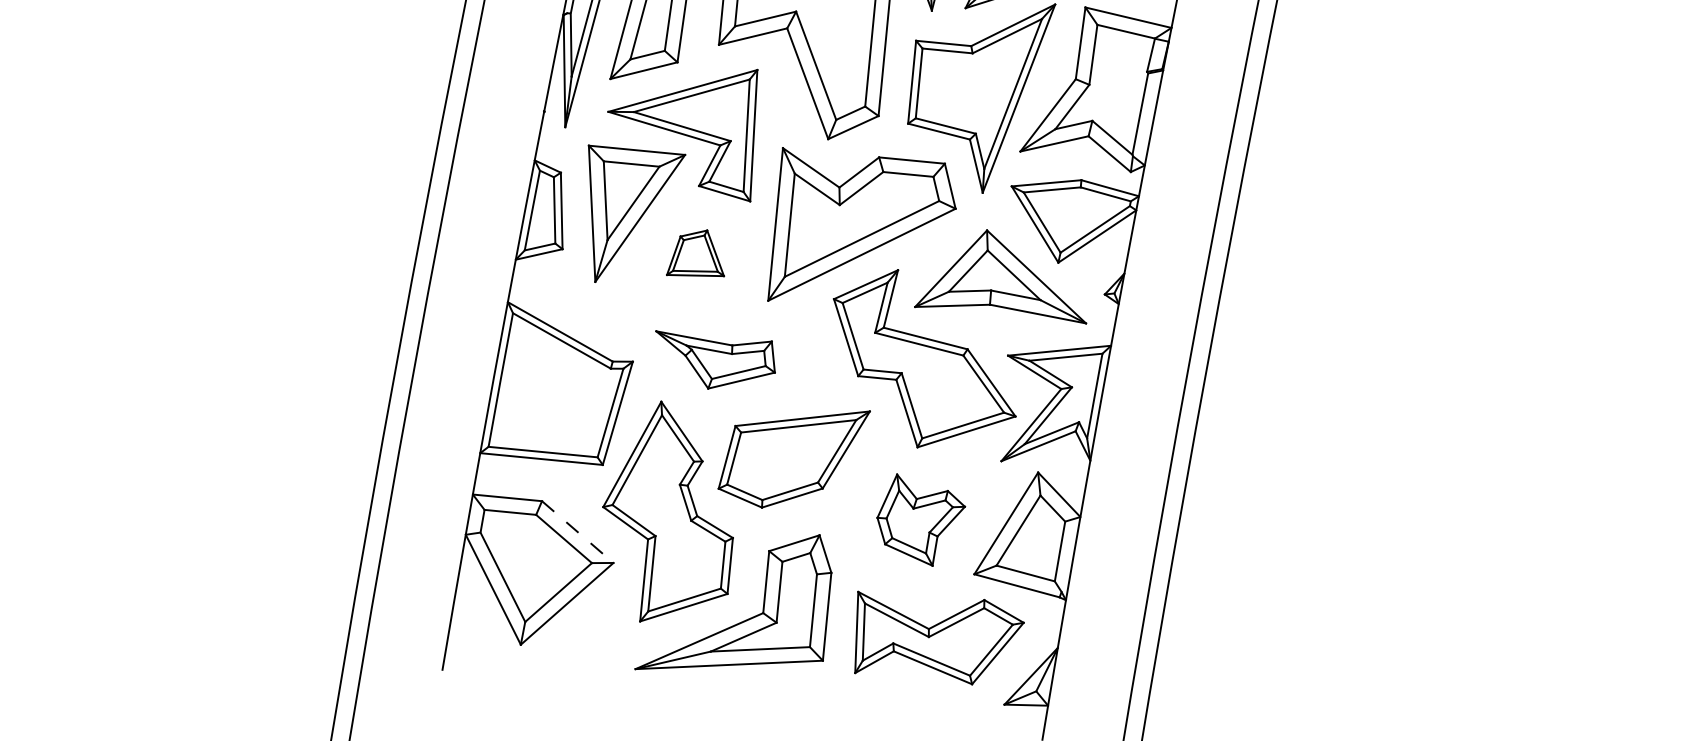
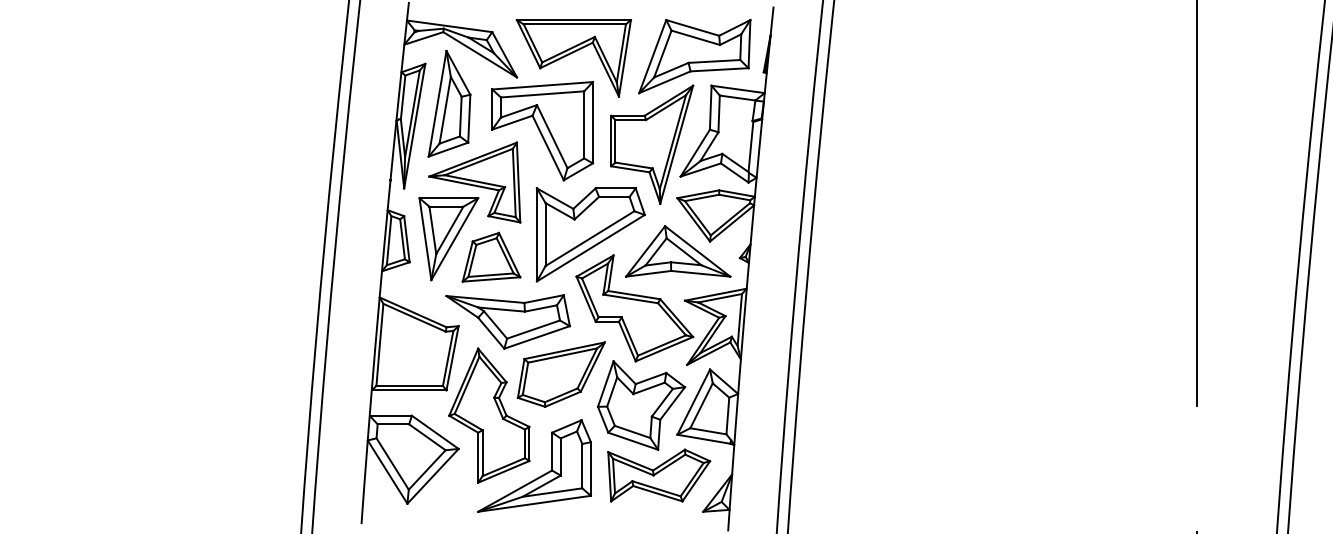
part: (697, 252) -> (491, 256), size x1.67
part: (713, 361) -> (507, 321), size x1.67
part: (920, 520) -> (641, 405), size x1.67
line: (578, 532) -> (435, 432), dashed -> solid

